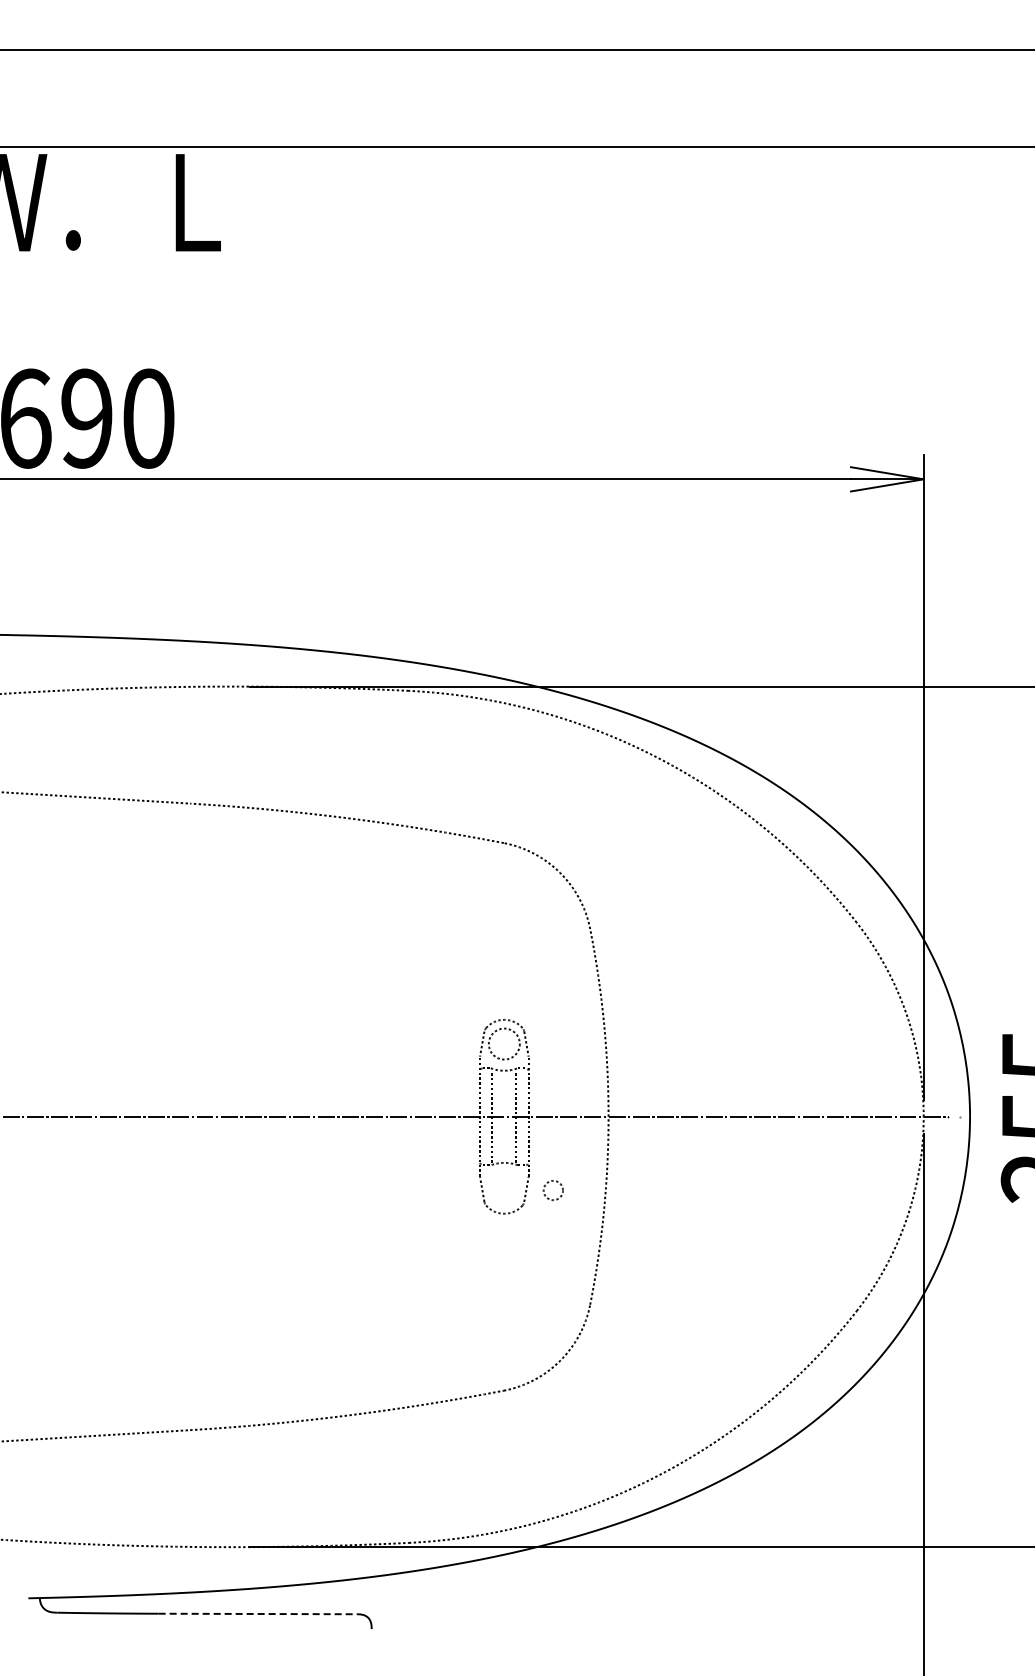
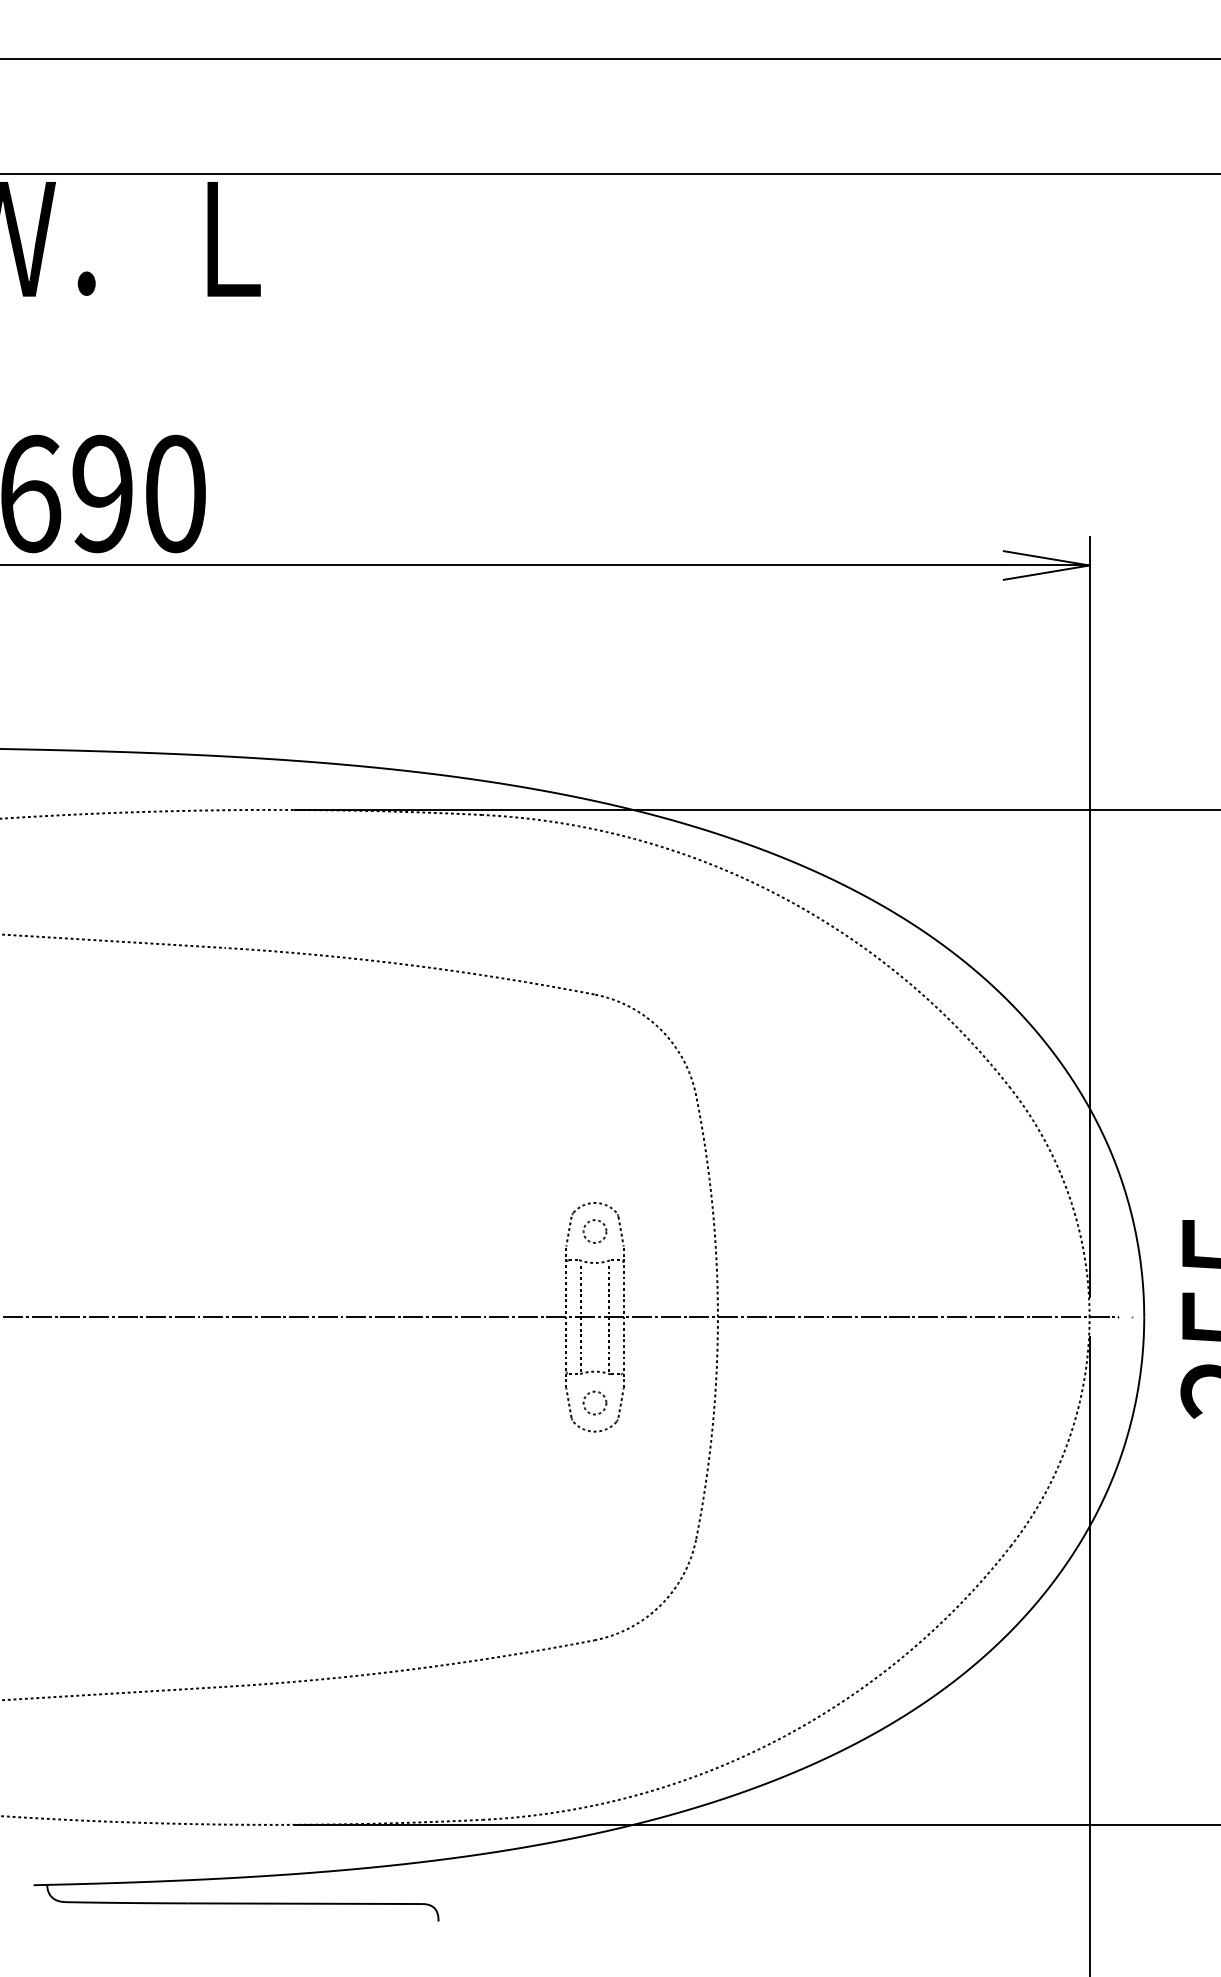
circle: (504, 1043) -> (595, 1230), size x0.62
circle: (552, 1190) -> (593, 1403), moved
line: (258, 1613) -> (305, 1903), dashed -> solid

